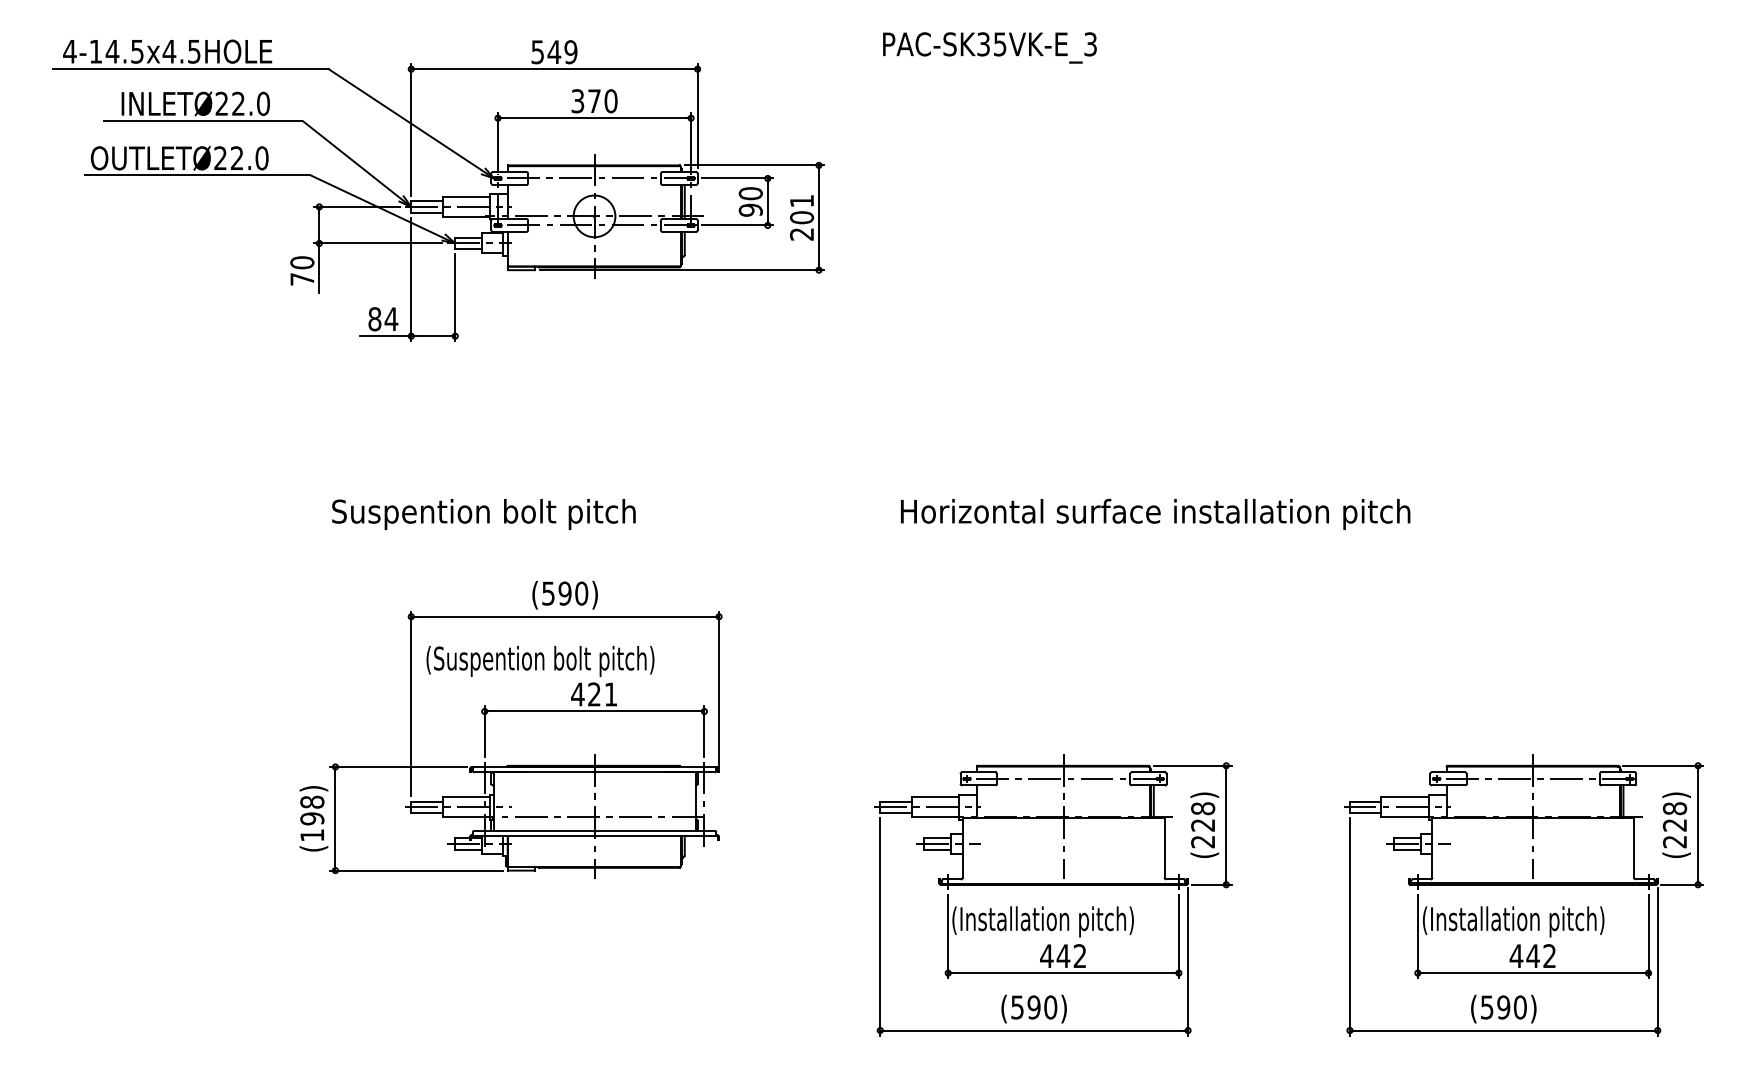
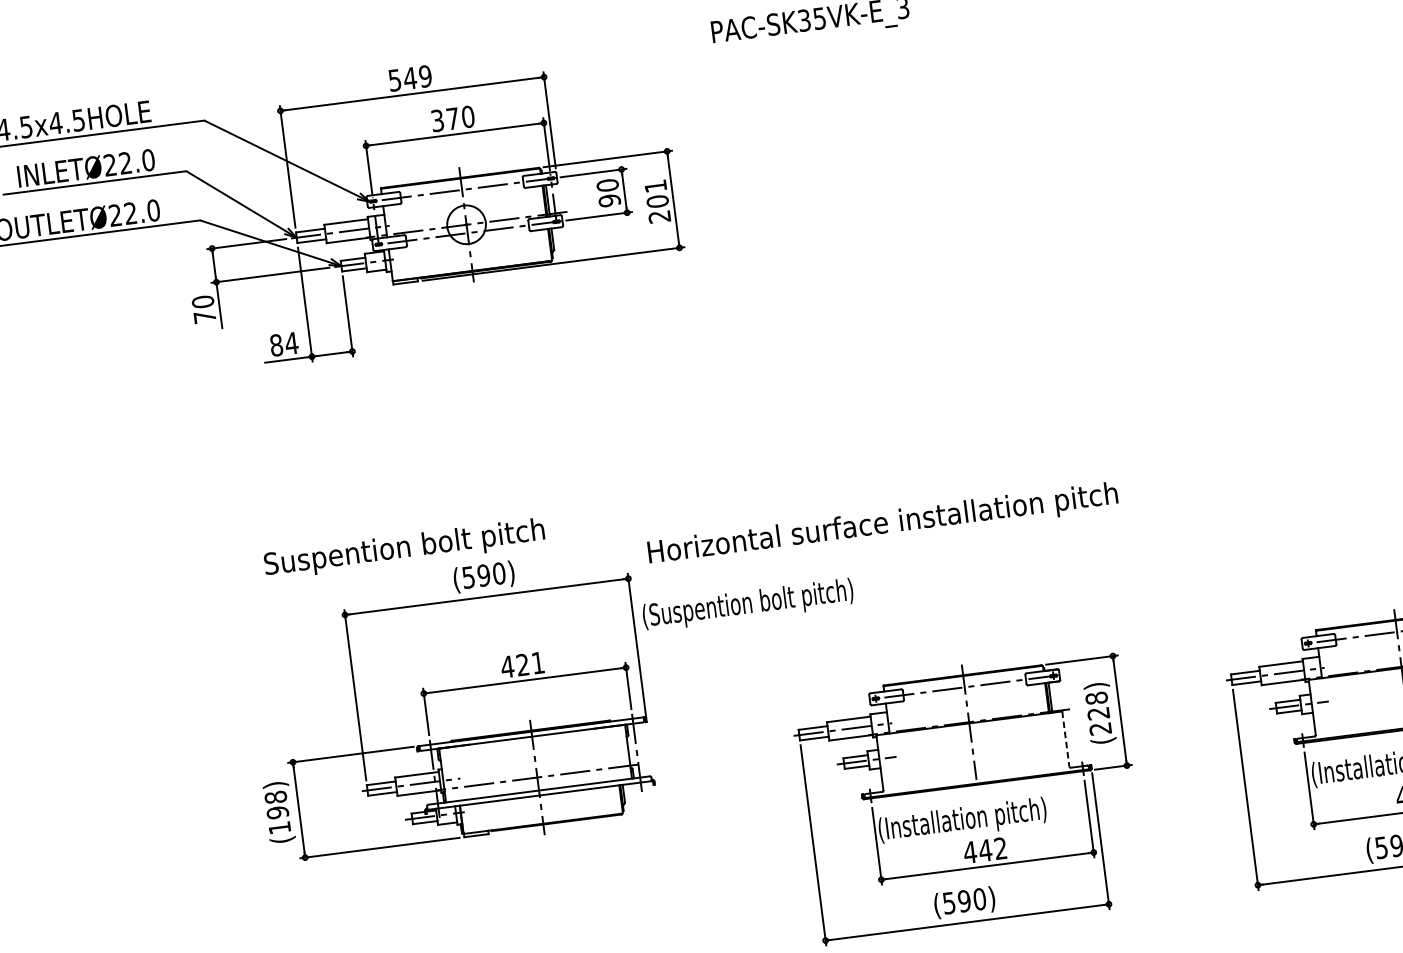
text: (483, 514) -> (404, 549), moved
text: (1155, 514) -> (883, 525), moved
text: (540, 660) -> (748, 604), moved
line: (1164, 847) -> (1065, 738), solid -> dashed

